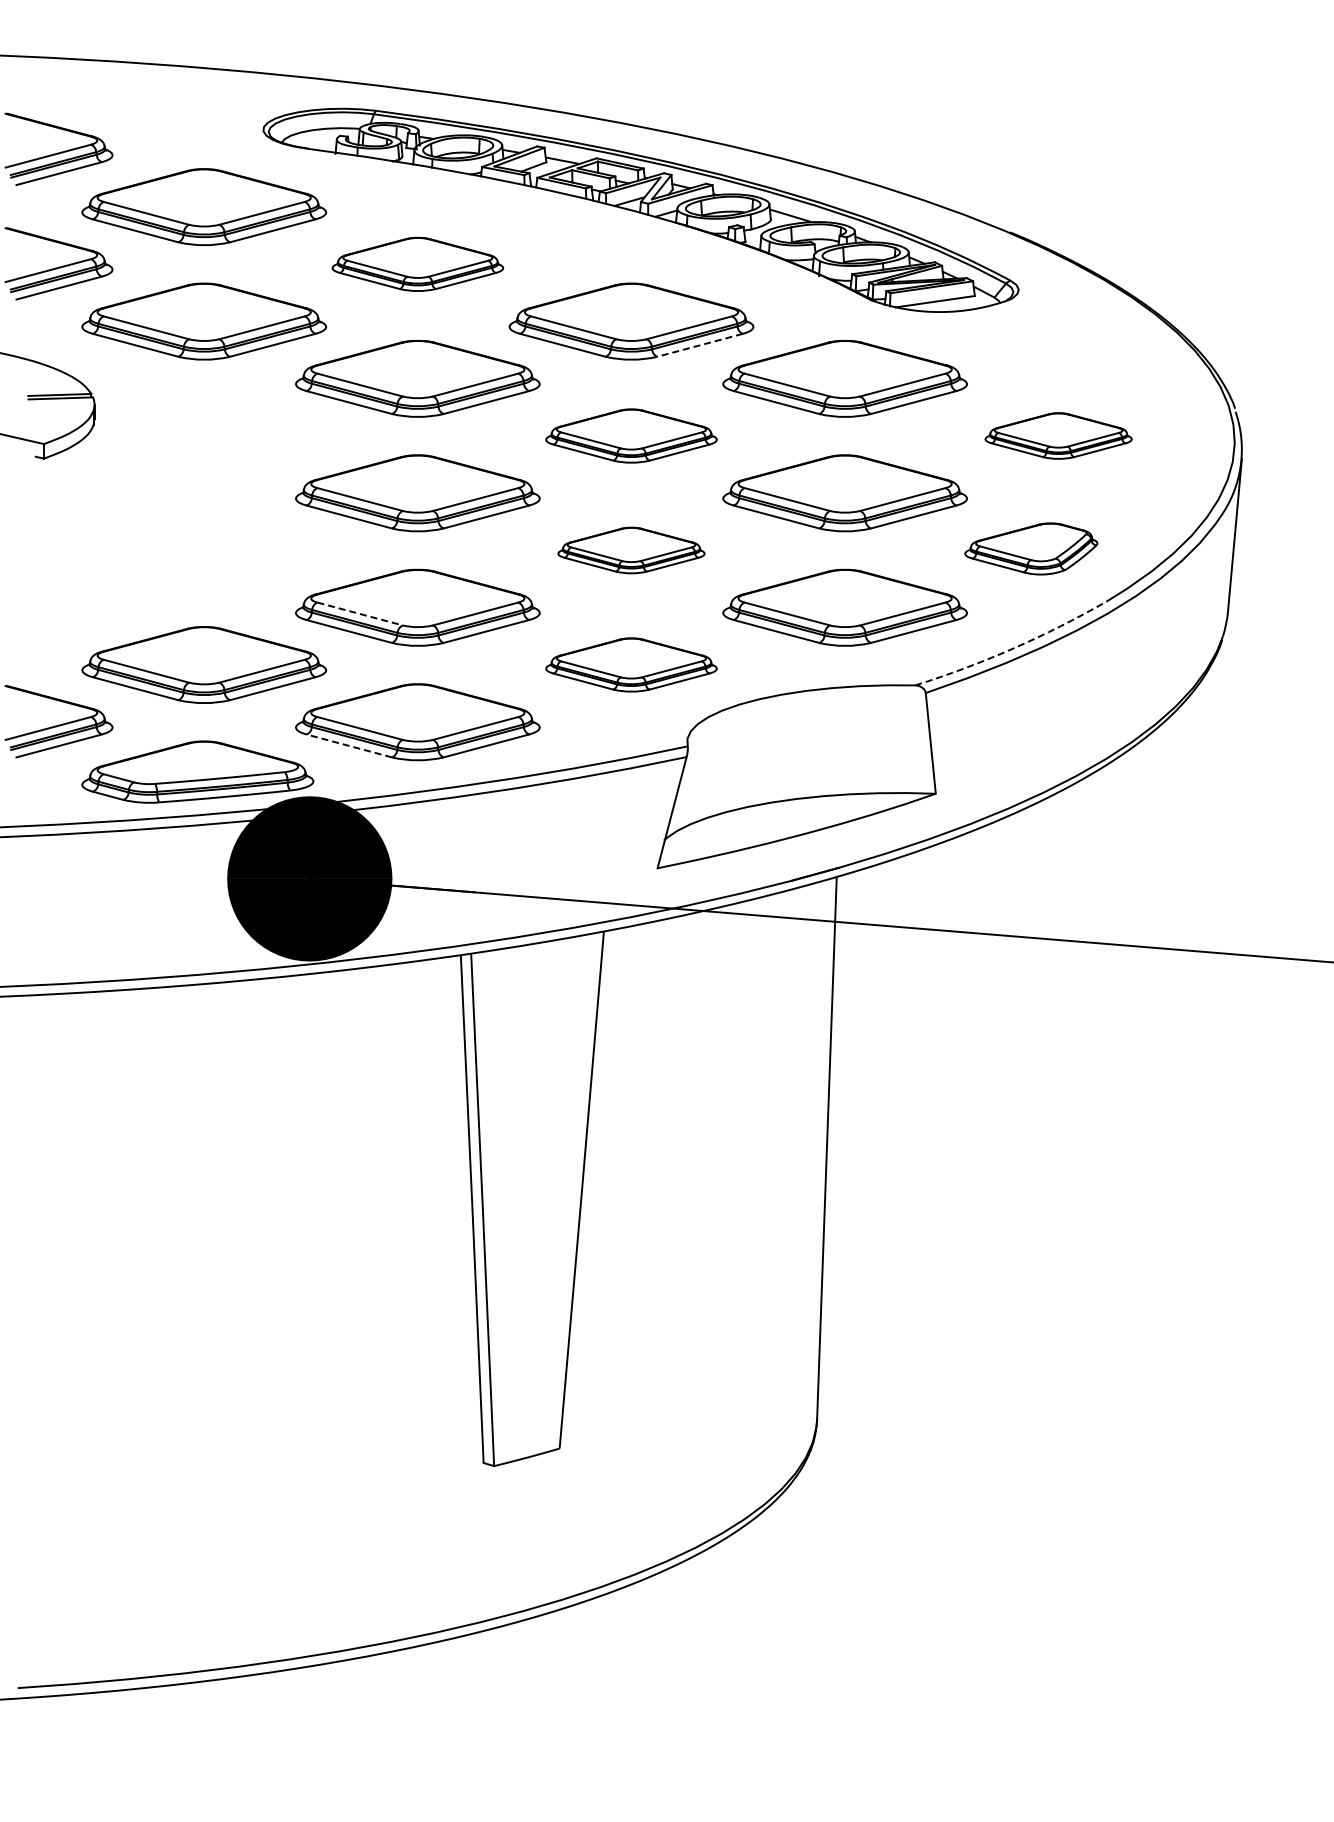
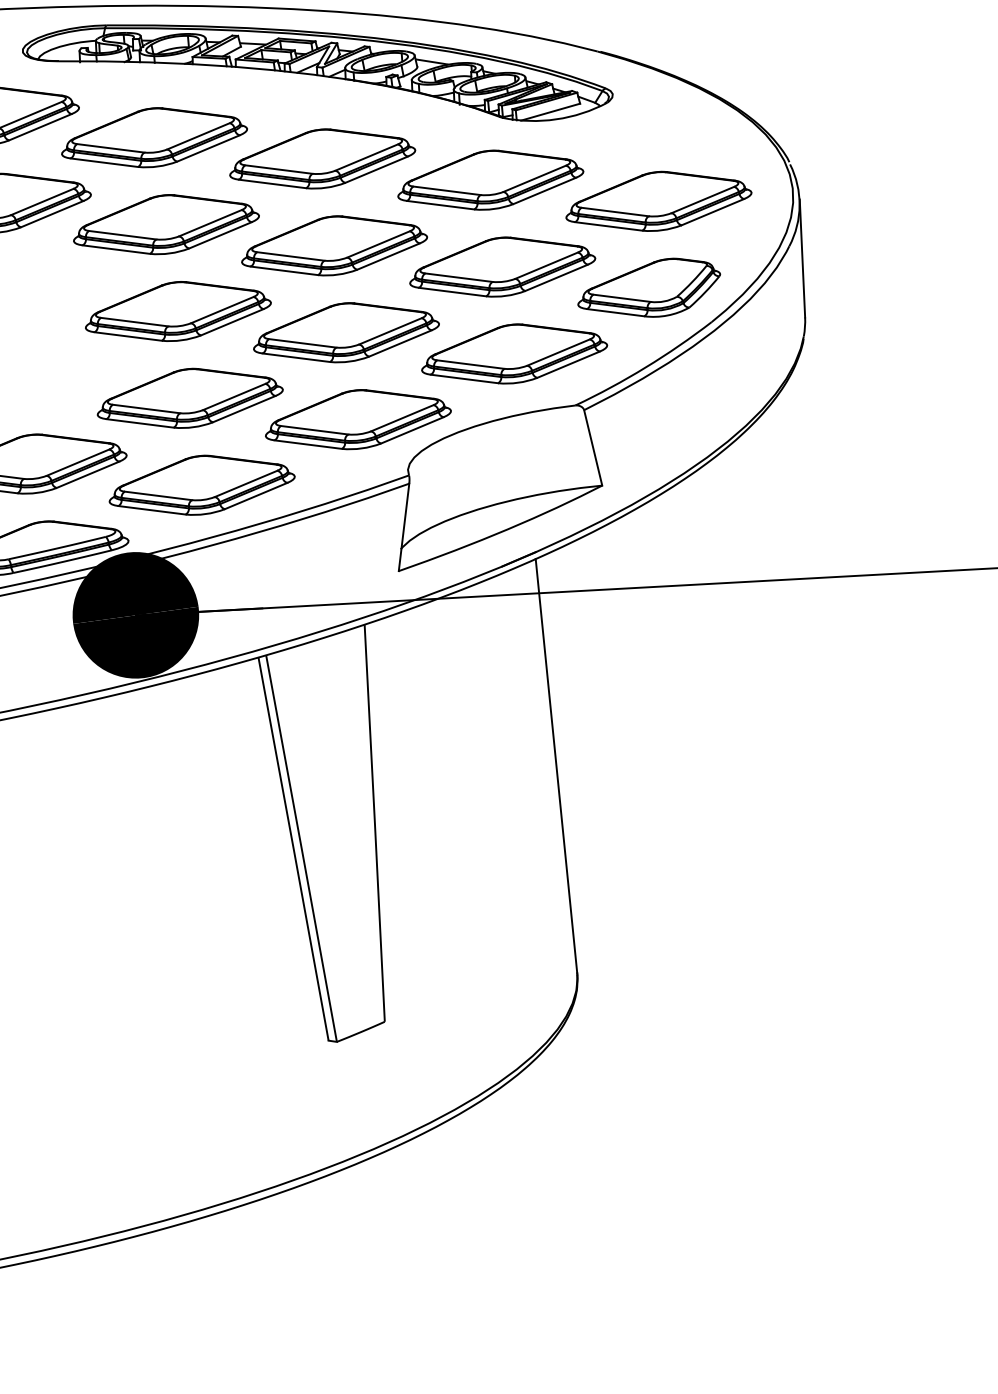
part: (417, 264) -> (153, 137), size x1.43
line: (699, 345) -> (376, 169), dashed -> solid
part: (631, 435) -> (333, 245), size x1.43
part: (1058, 435) -> (658, 200), size x1.67
part: (1031, 548) -> (649, 289), size x1.43
part: (631, 550) -> (345, 332), size x1.67
line: (360, 614) -> (146, 409), dashed -> solid
arc: (1013, 648) -> (646, 367), dashed -> solid
part: (631, 664) -> (357, 419), size x1.43
line: (348, 745) -> (151, 510), dashed -> solid

